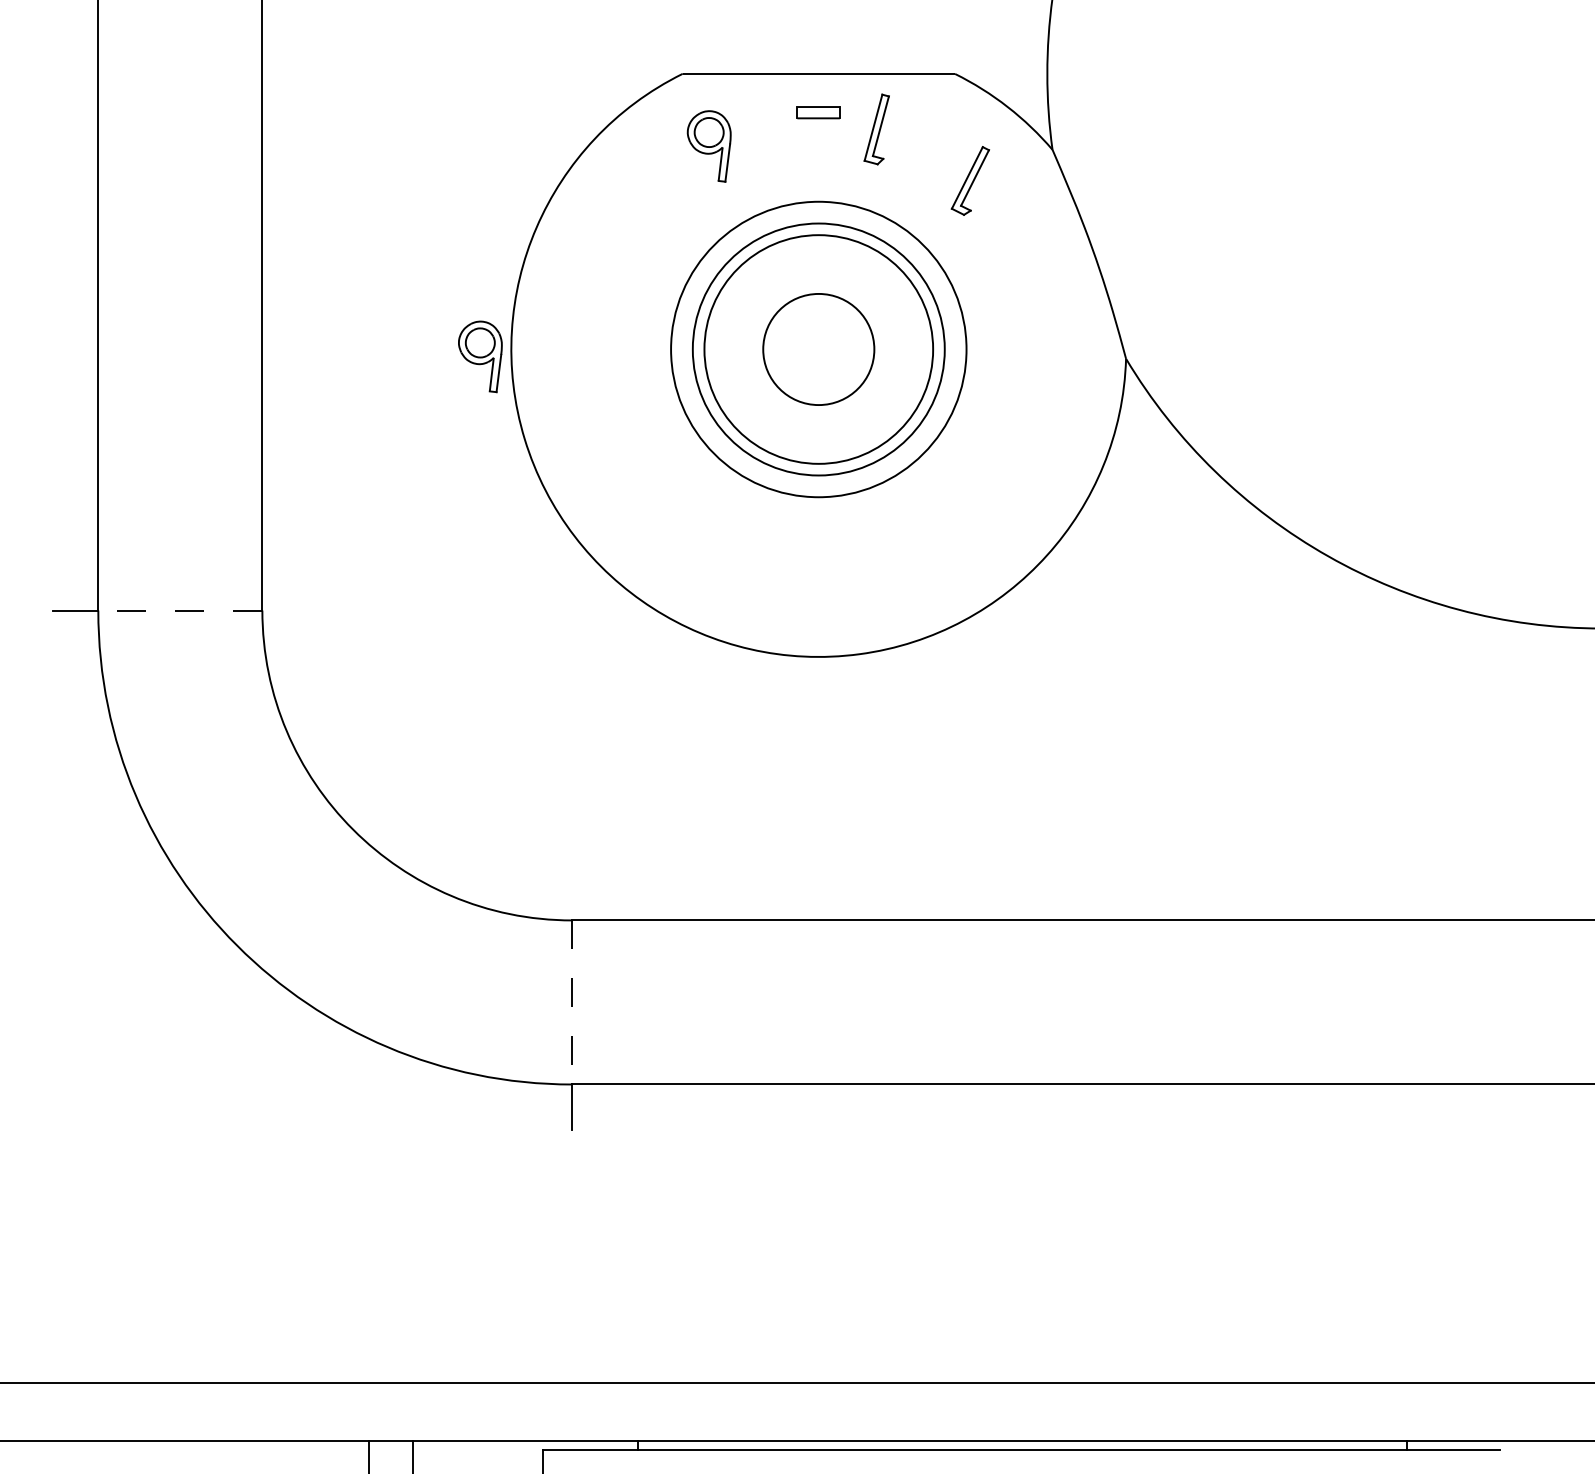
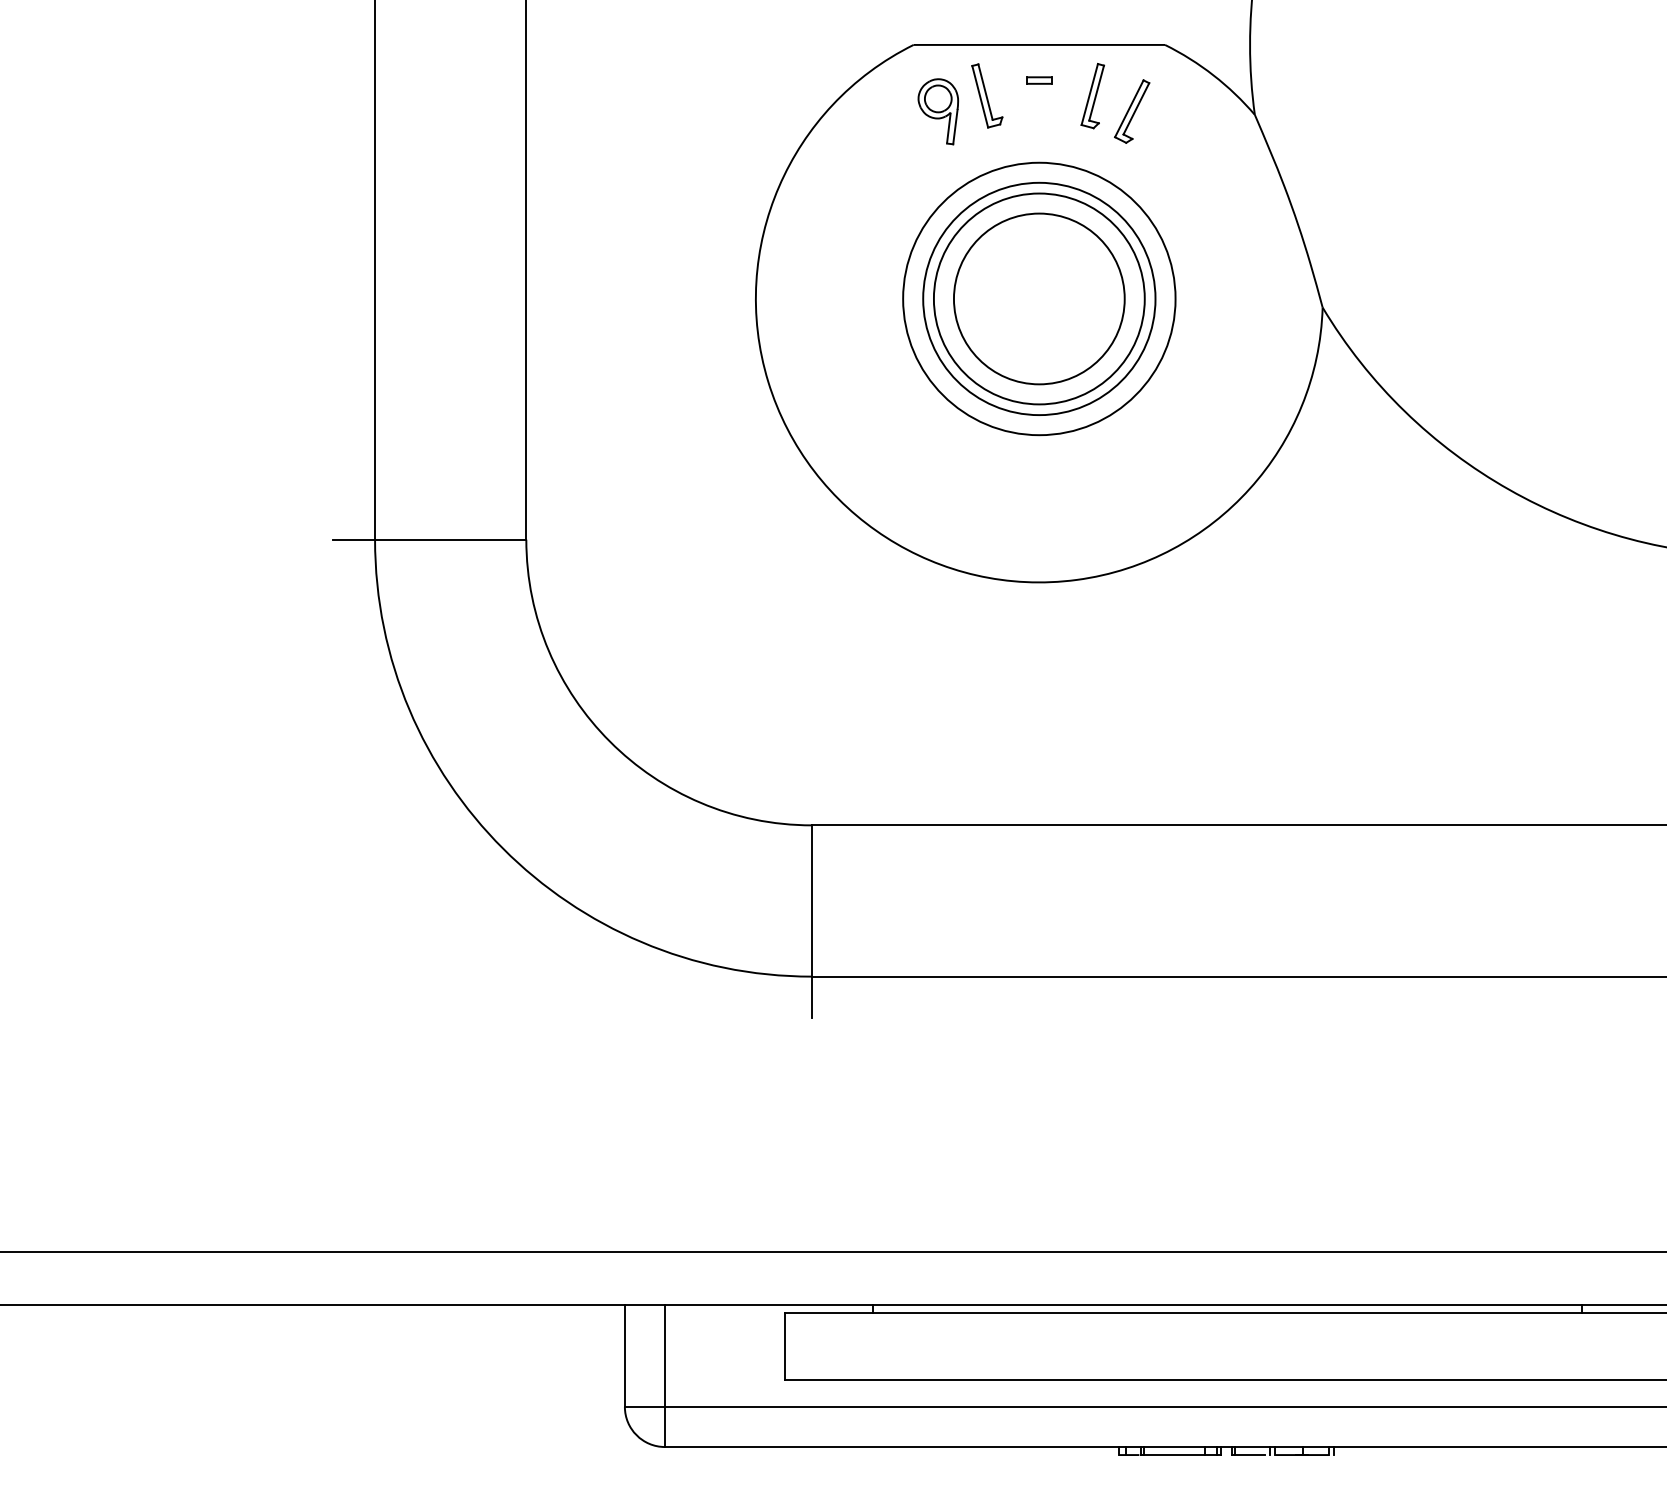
part: (818, 112) -> (1039, 80), size x0.62
part: (762, 128) -> (987, 95), added
part: (970, 180) -> (1132, 111), moved
circle: (817, 348) -> (1038, 298), size x1.67
part: (479, 356) -> (726, 305), removed
line: (180, 610) -> (450, 539), dashed -> solid
line: (572, 1003) -> (812, 901), dashed -> solid

